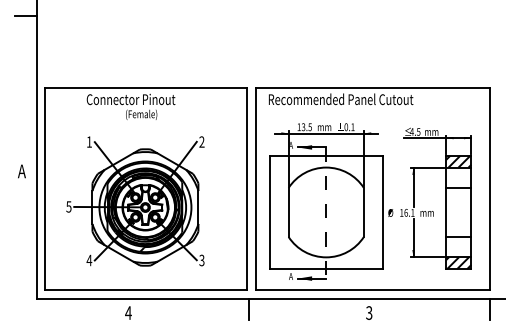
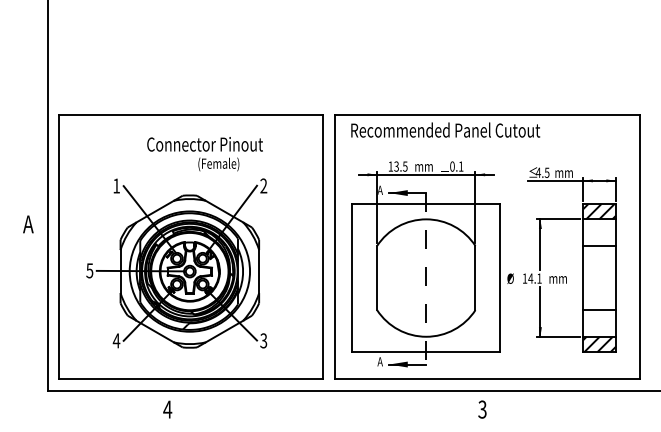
line: (25, 15) -> (33, 20), removed
text: (130, 107) -> (204, 154), moved
text: (405, 212) -> (530, 278), 16.1 -> 14.1
line: (249, 309) -> (325, 405), removed
line: (490, 309) -> (640, 405), removed

